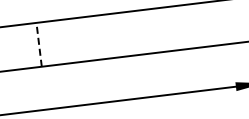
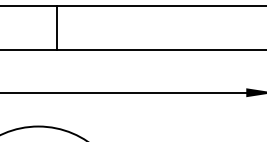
line: (38, 44) -> (56, 27), dashed -> solid

